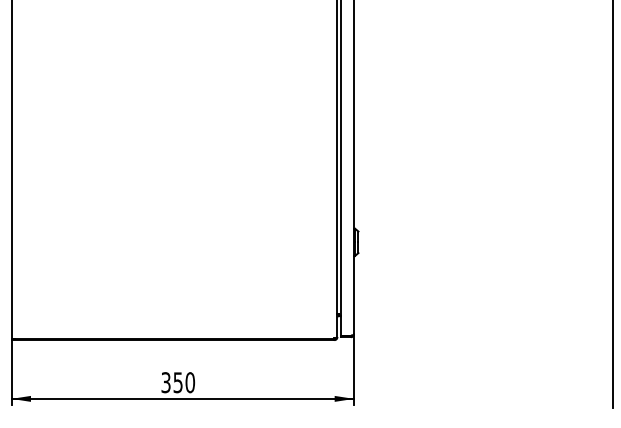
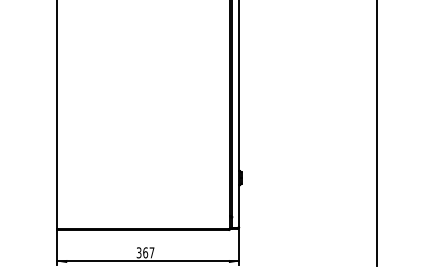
text: (183, 382) -> (148, 252), 350 -> 367

